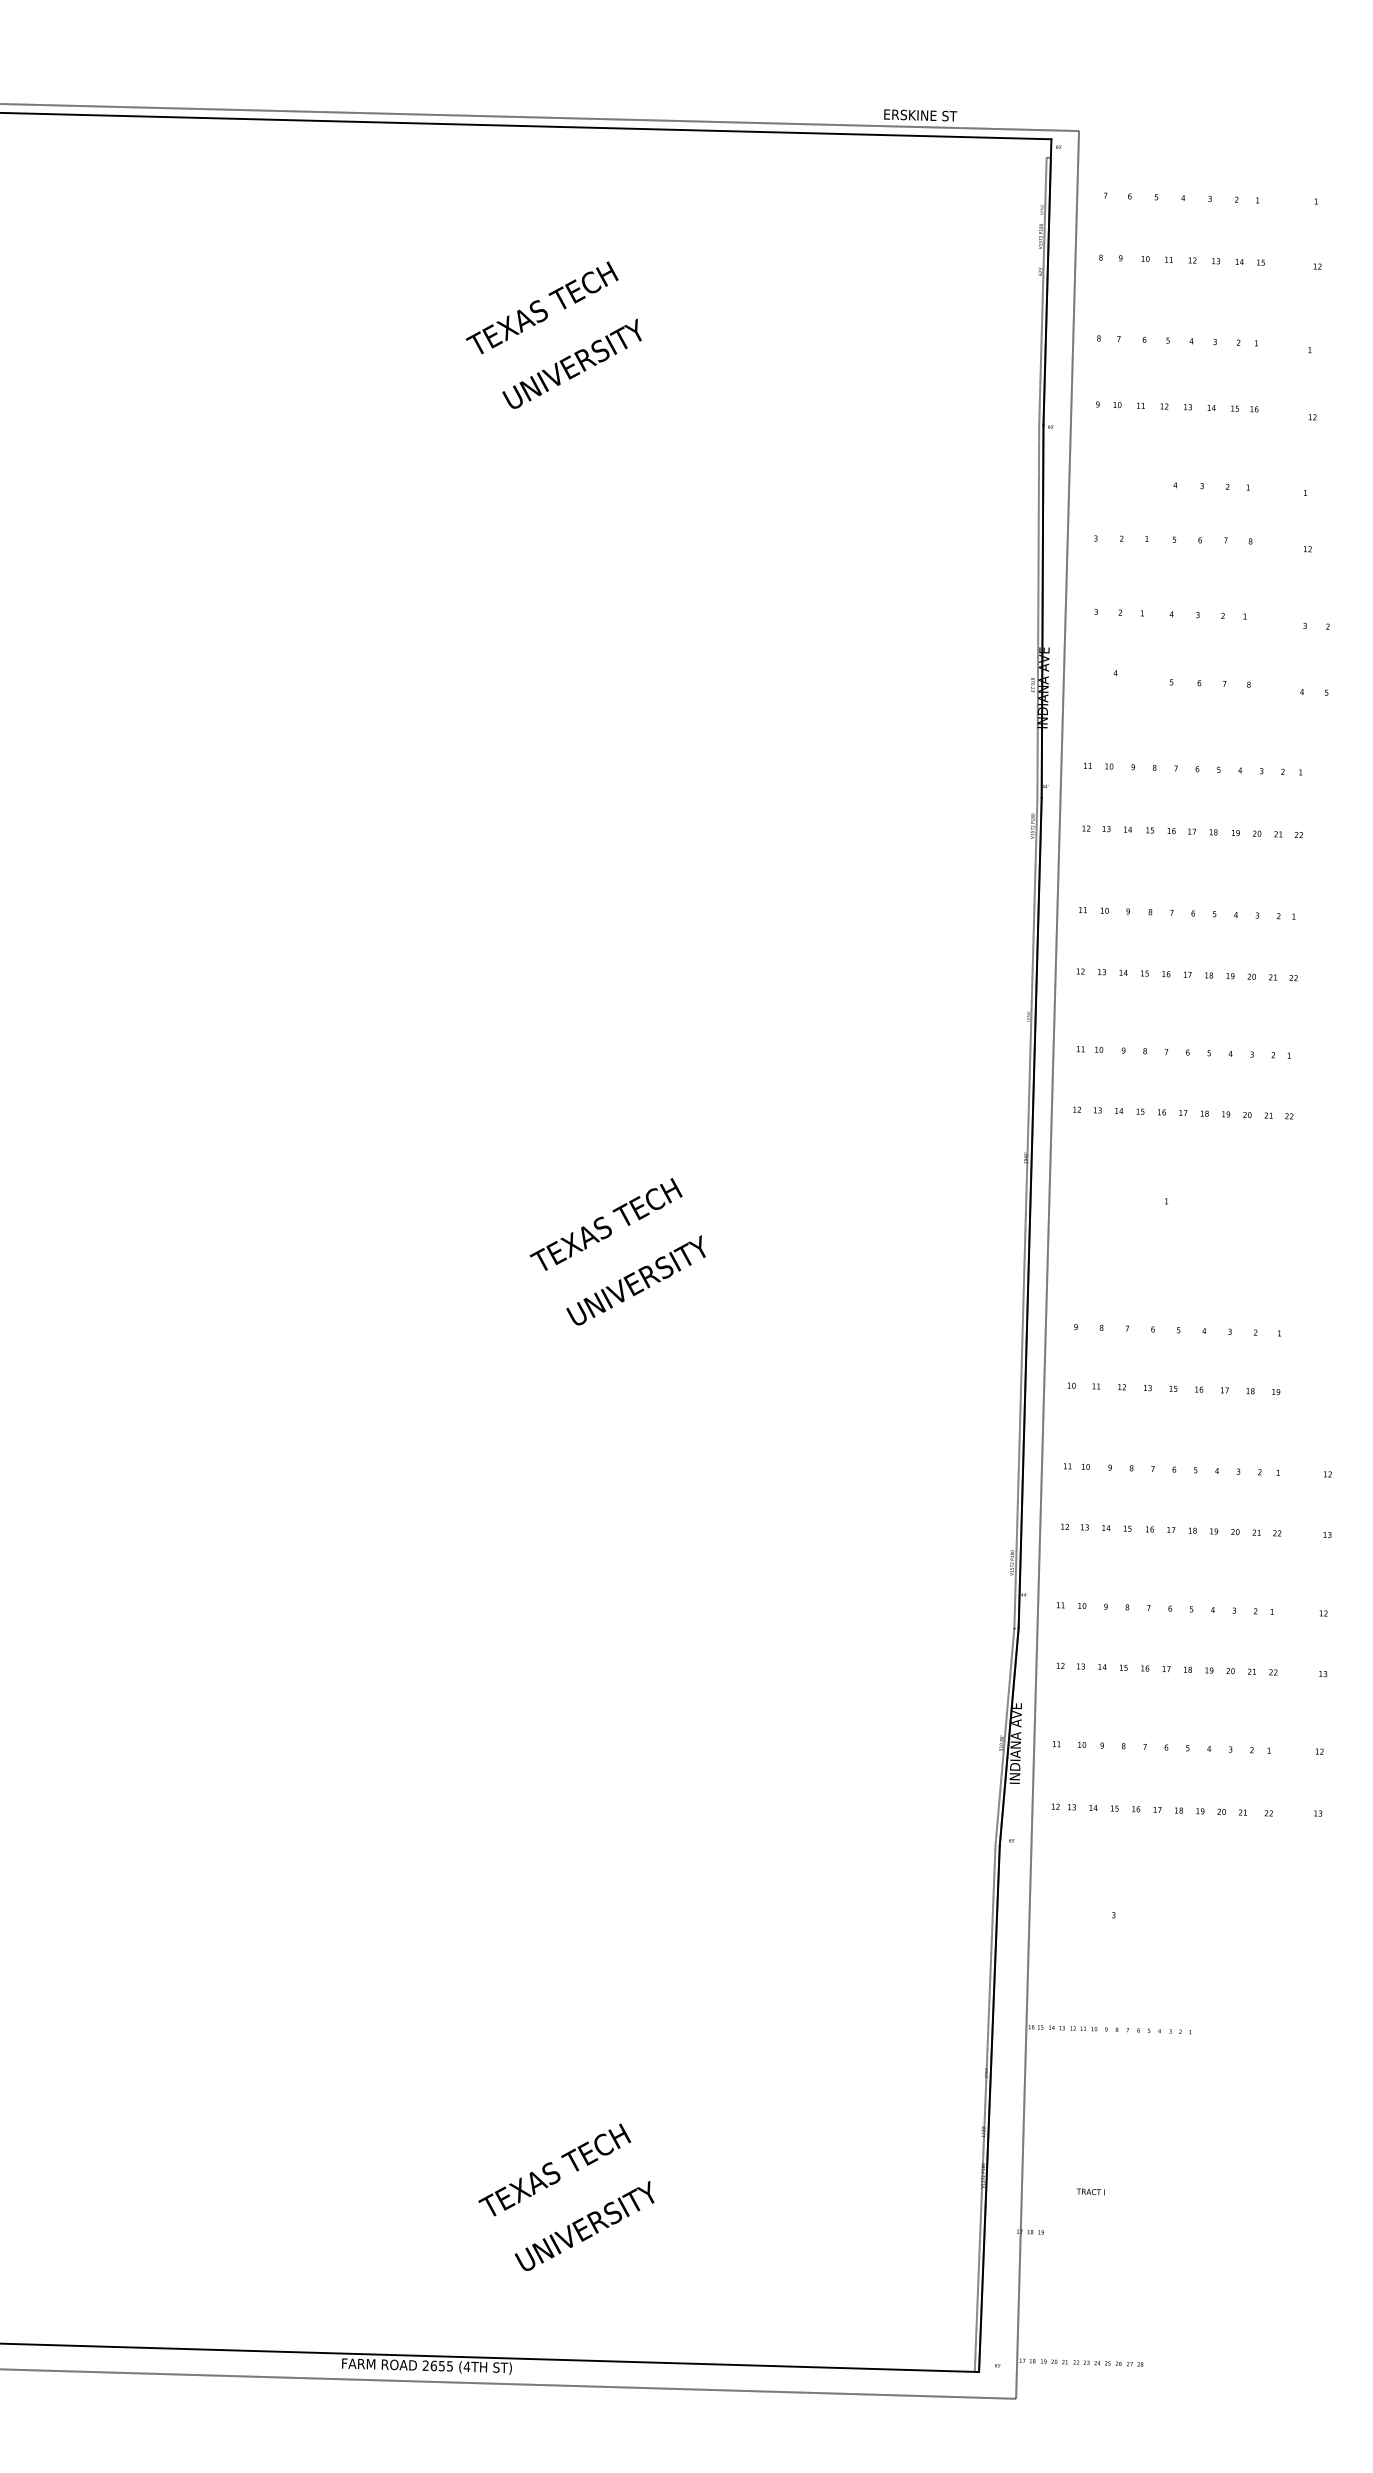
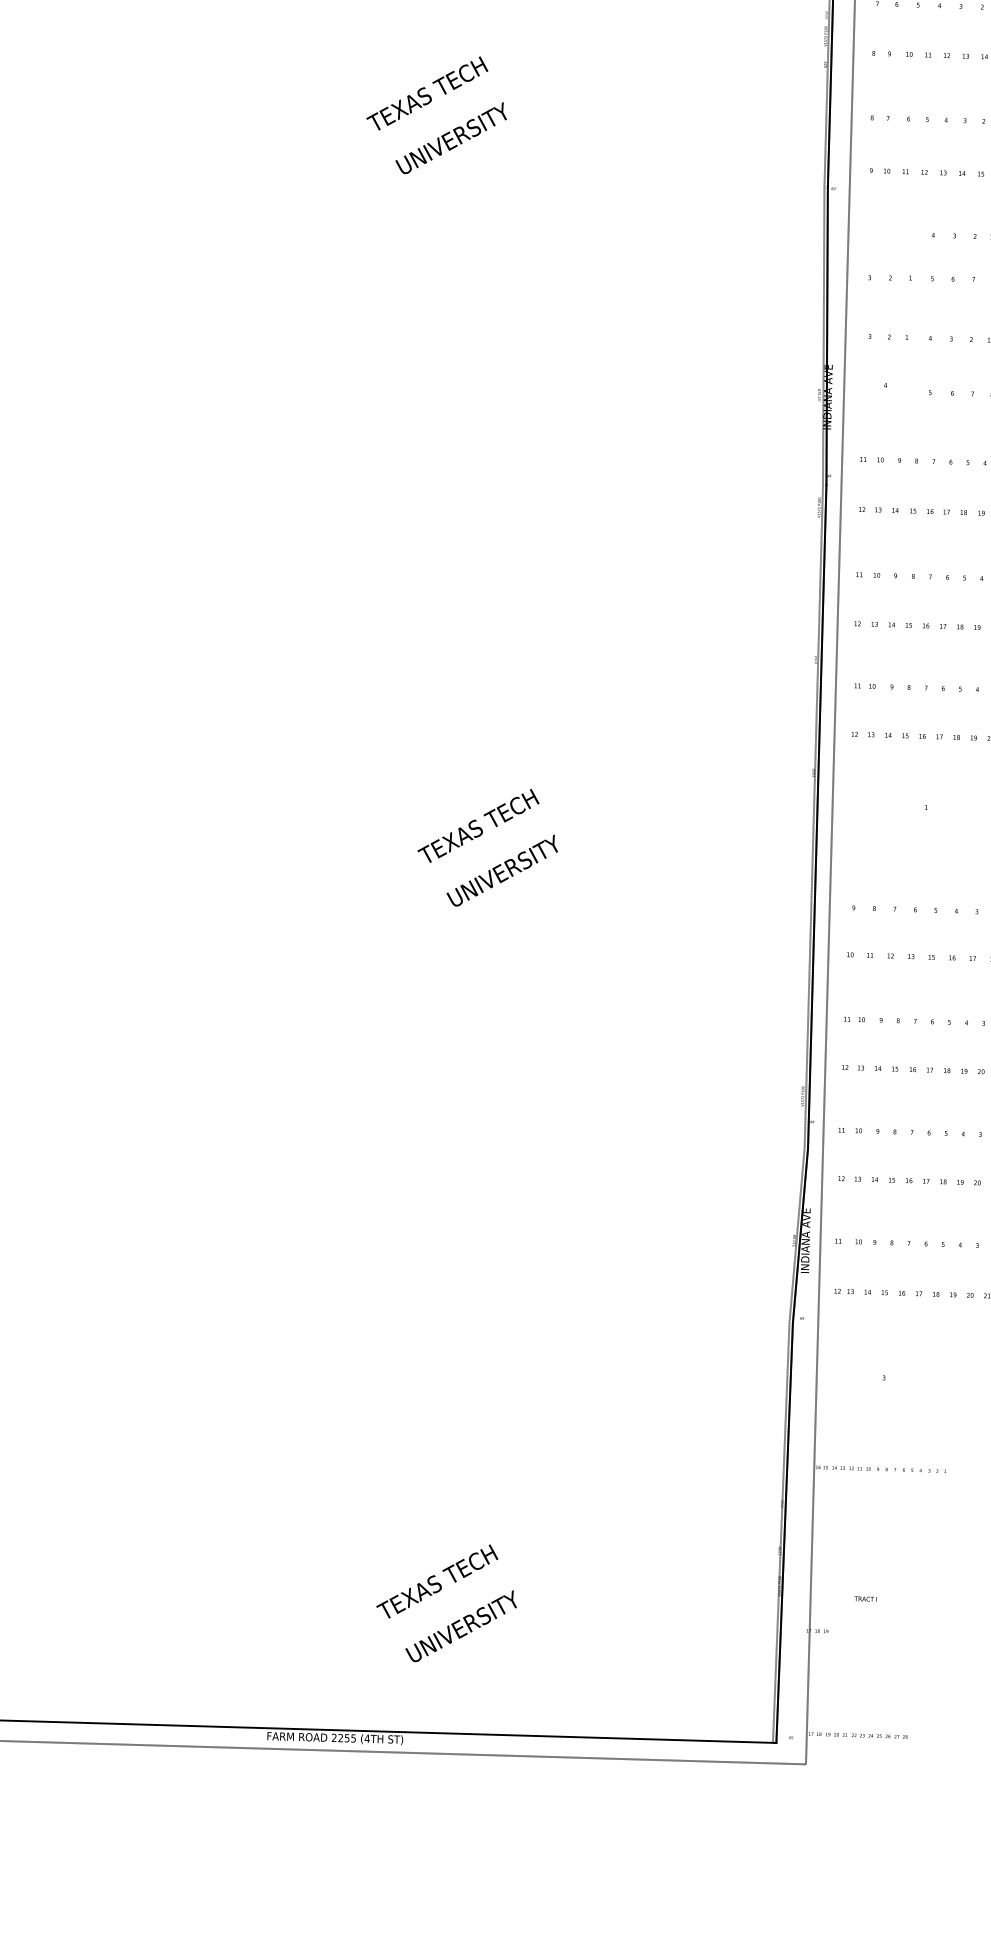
text: (433, 2365) -> (340, 1737), 2655 -> 2255

